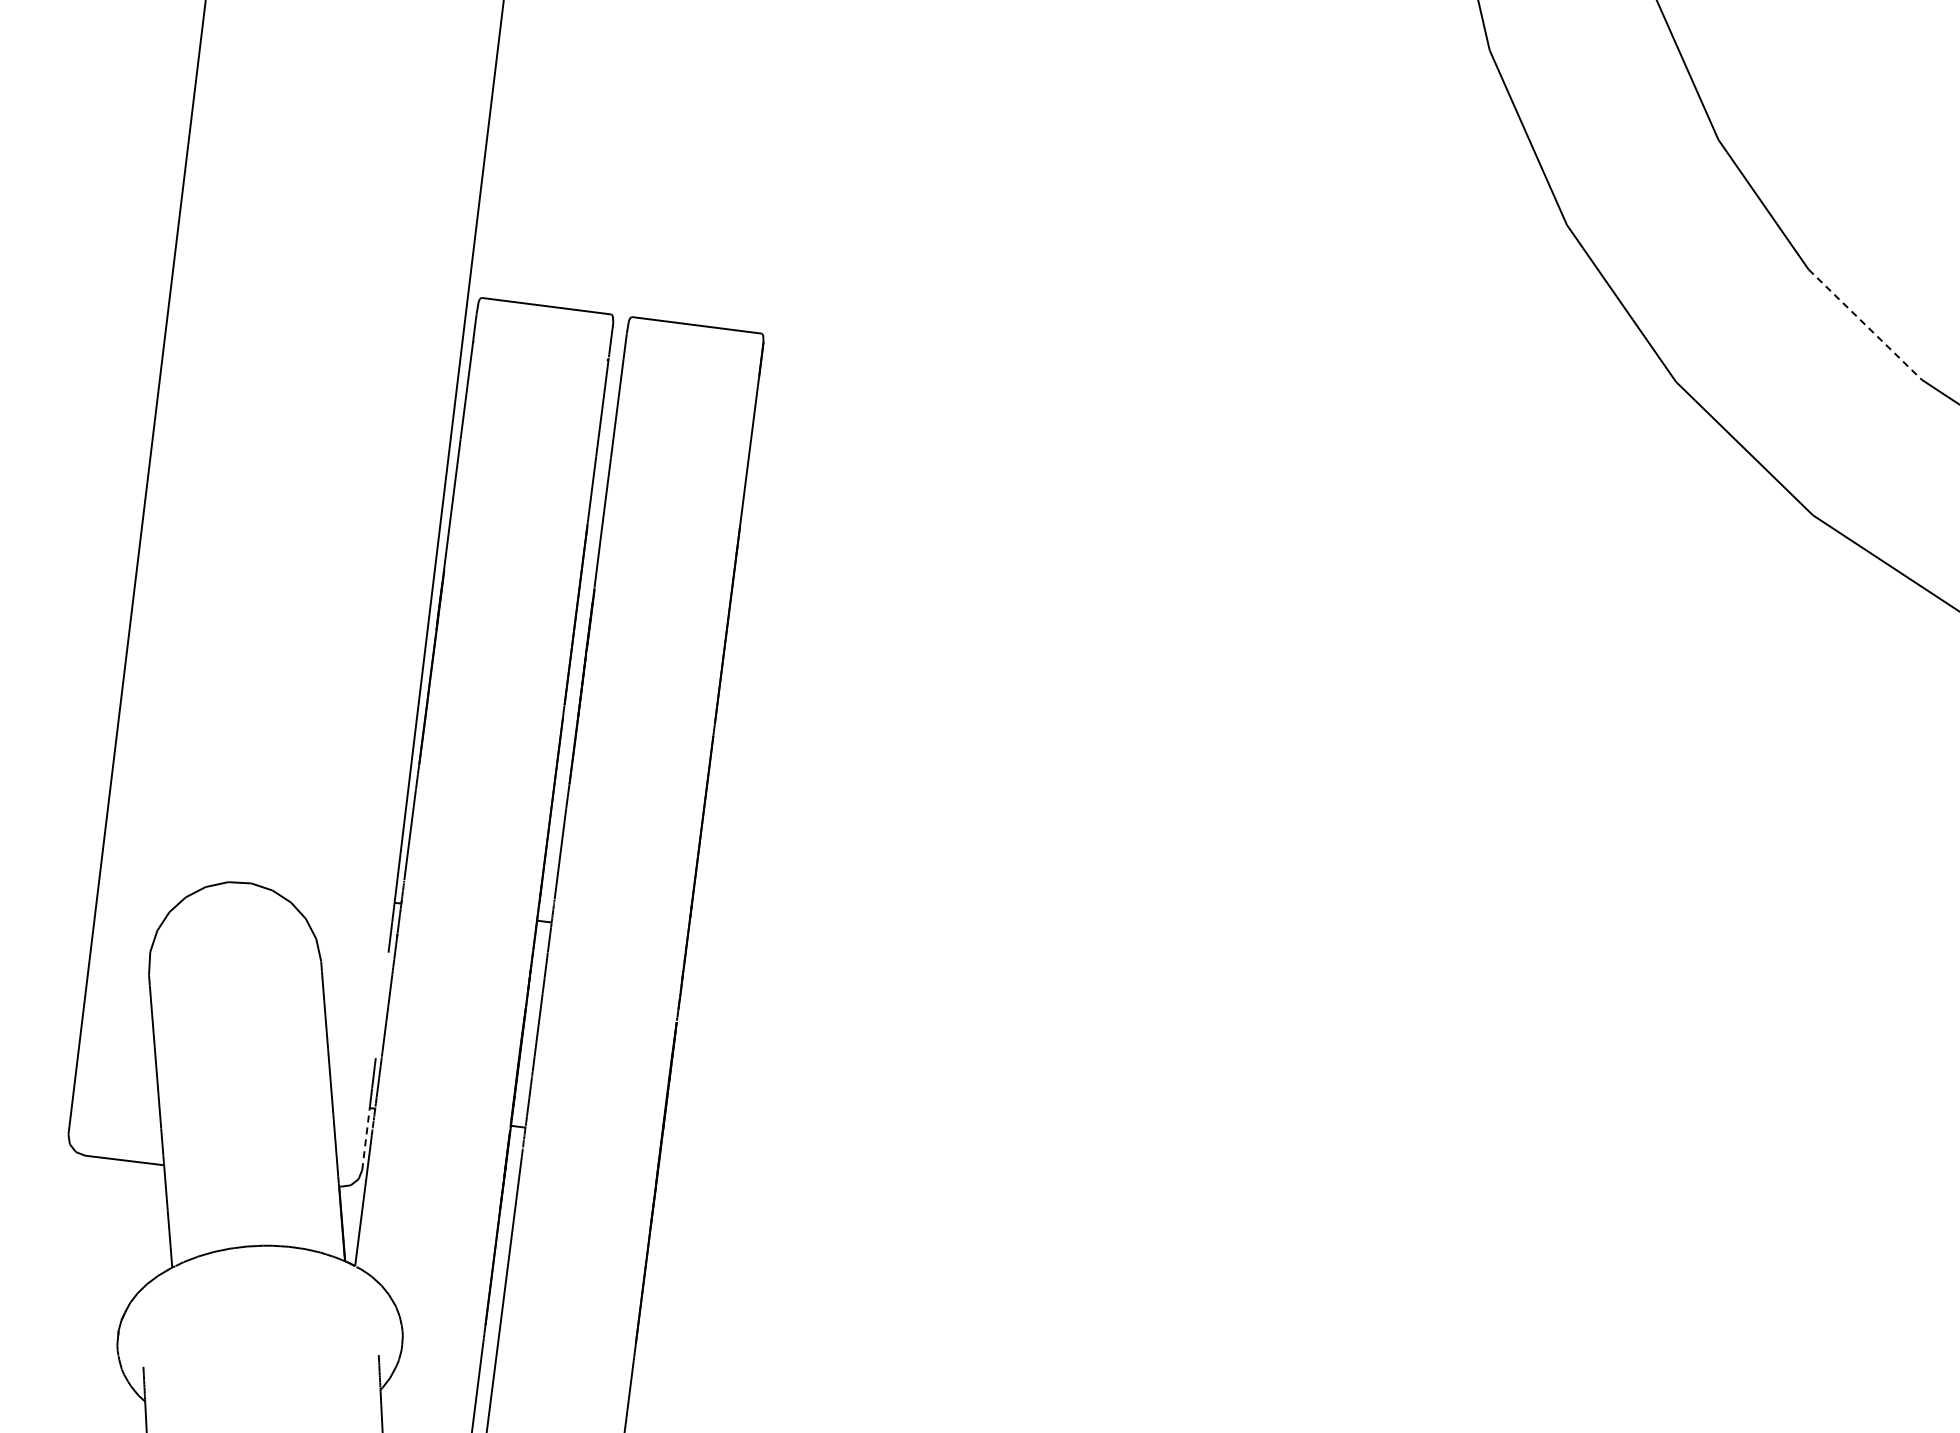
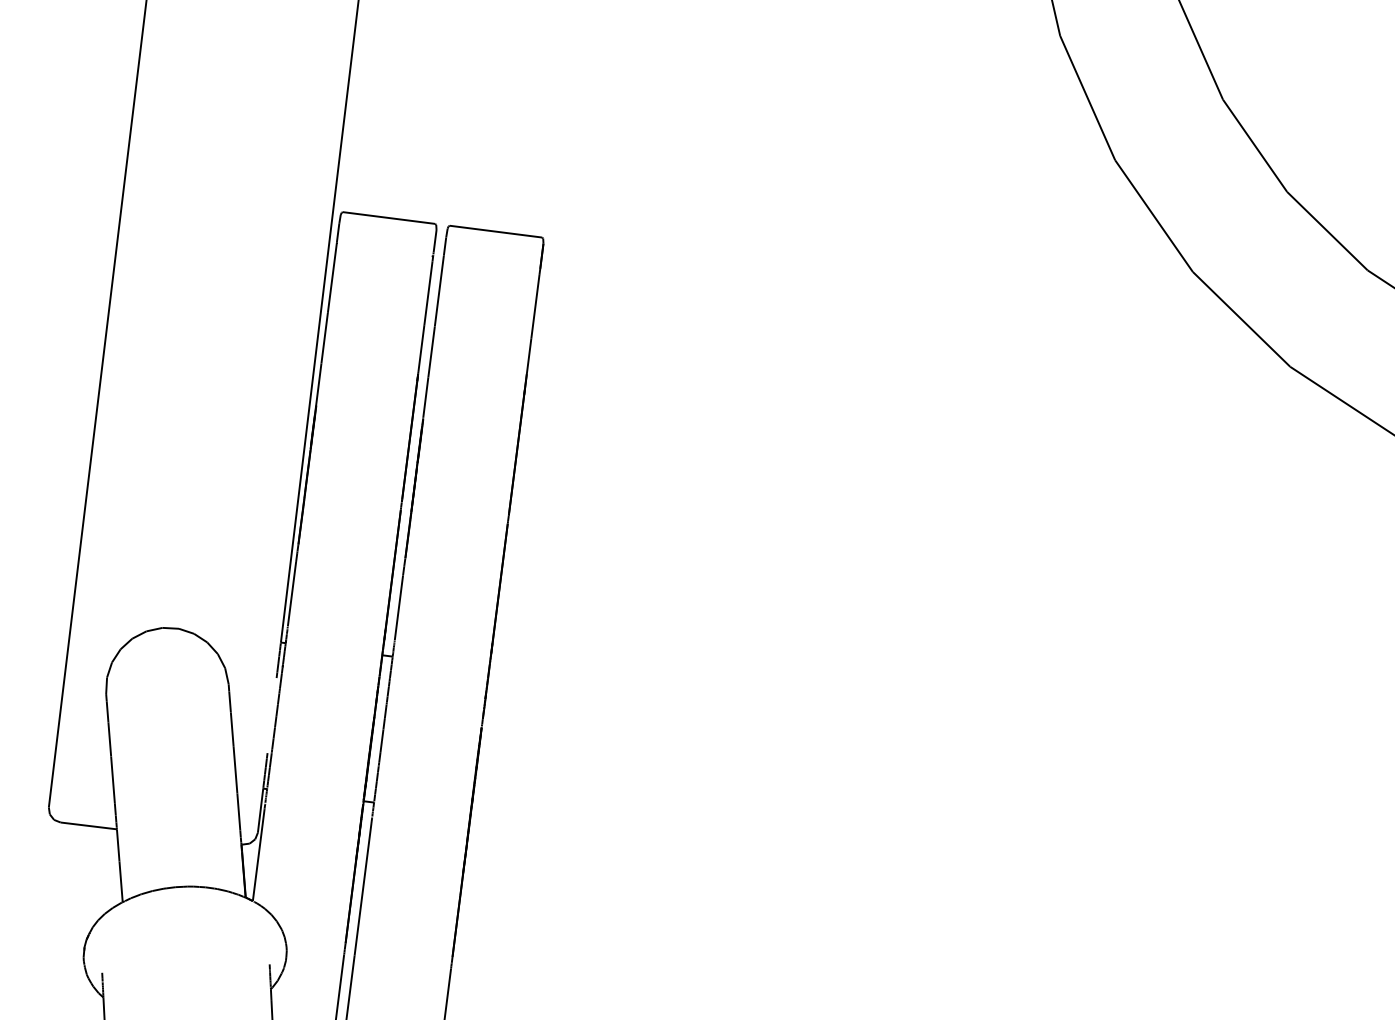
line: (1865, 324) -> (1327, 231), dashed -> solid
line: (366, 1138) -> (260, 810), dashed -> solid

